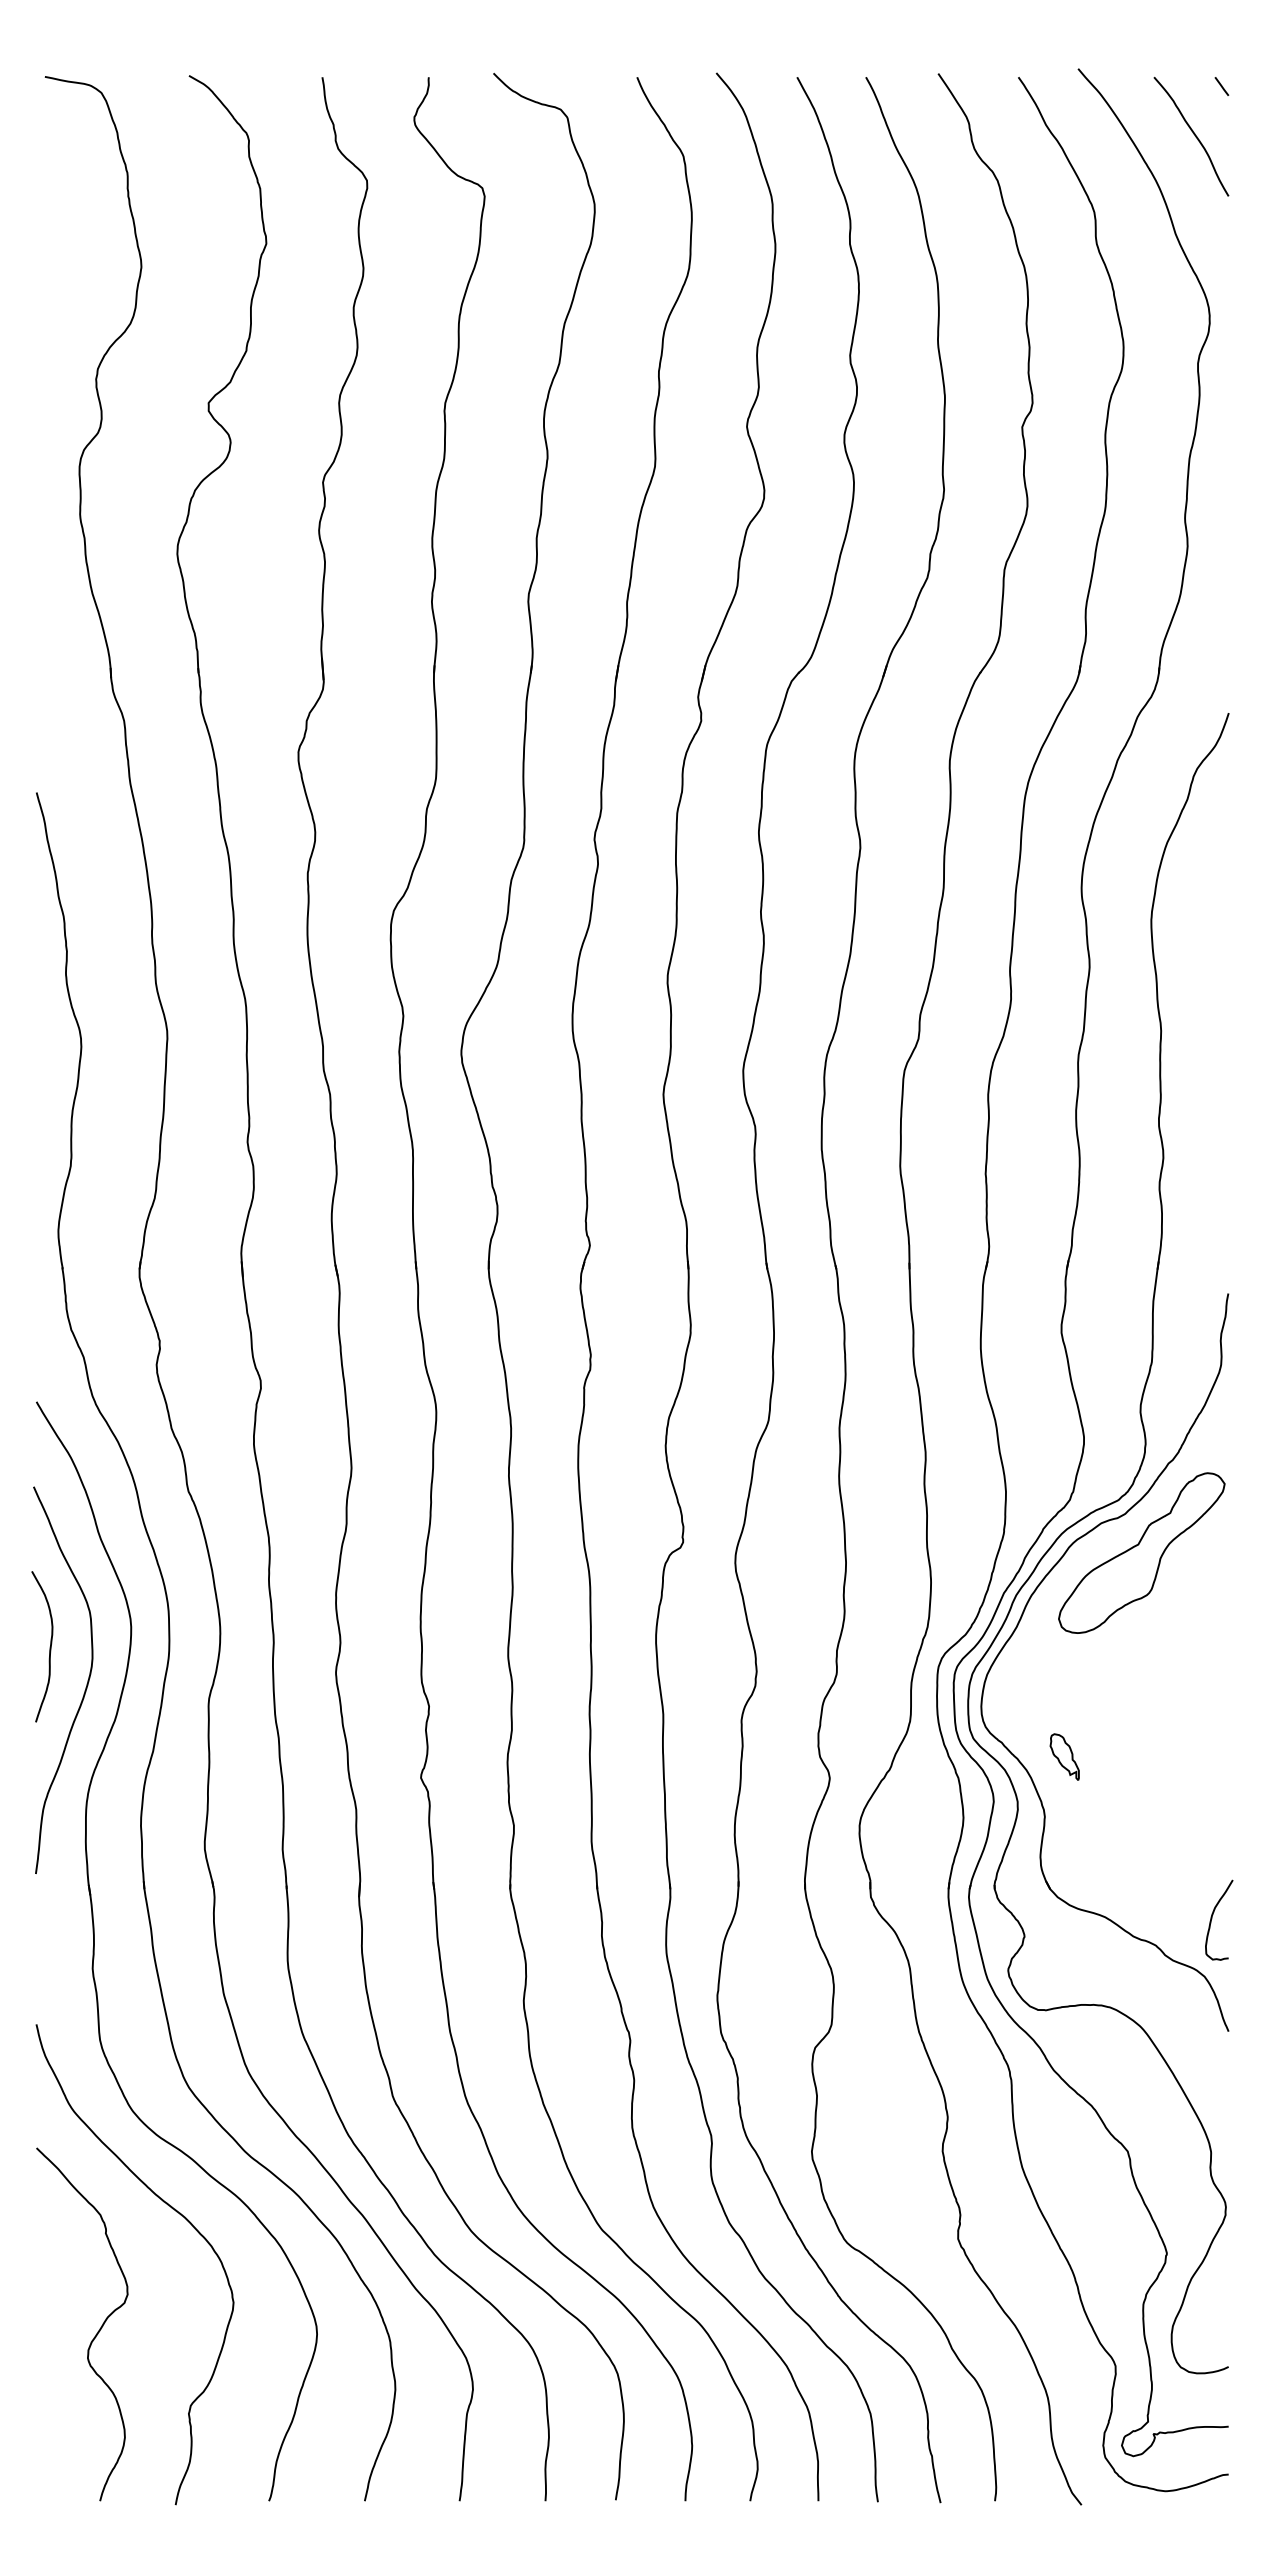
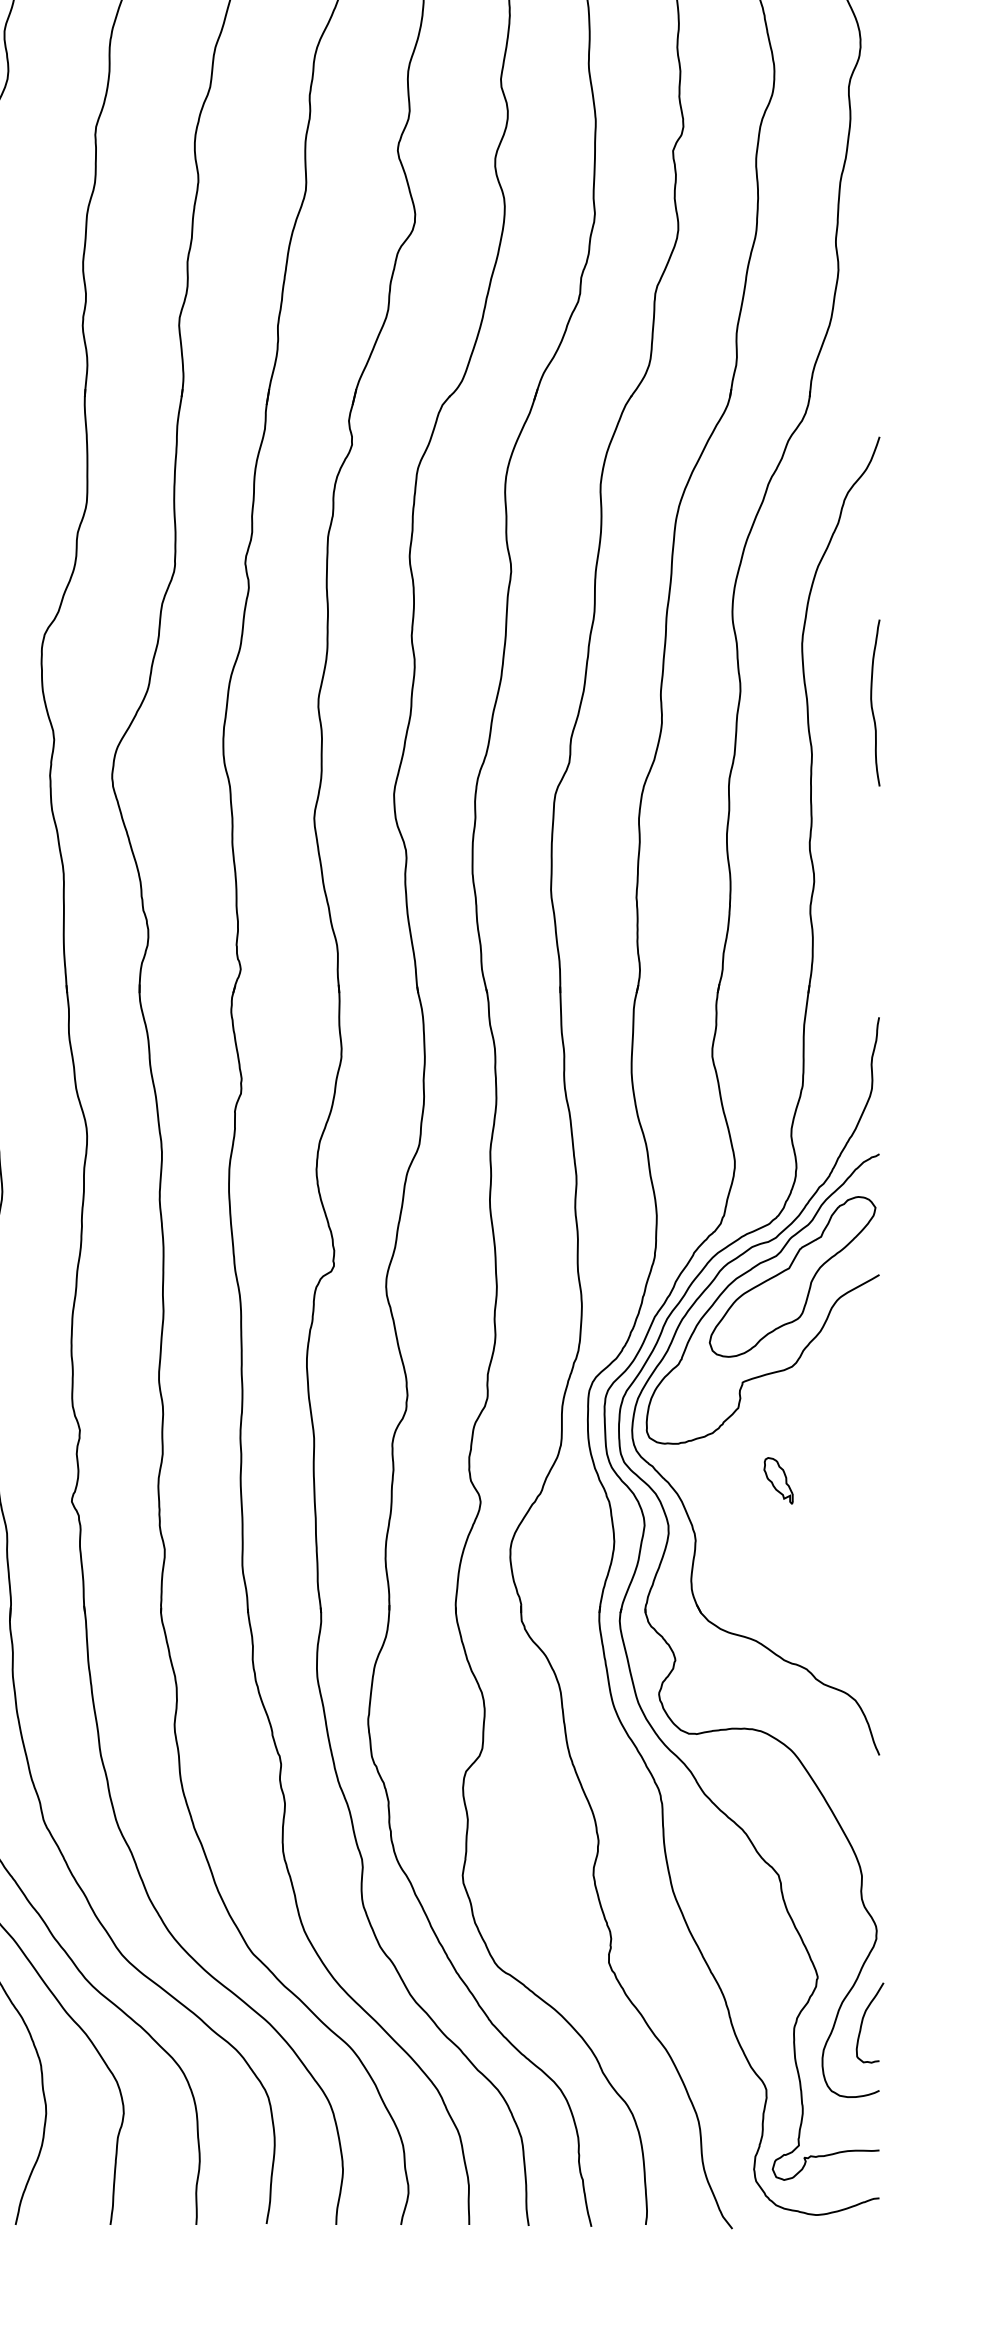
curve: (1221, 978) -> (872, 702), added
curve: (1096, 1549) -> (747, 1273), added
part: (1064, 1756) -> (778, 1480), moved
curve: (1212, 1919) -> (863, 2022), moved

